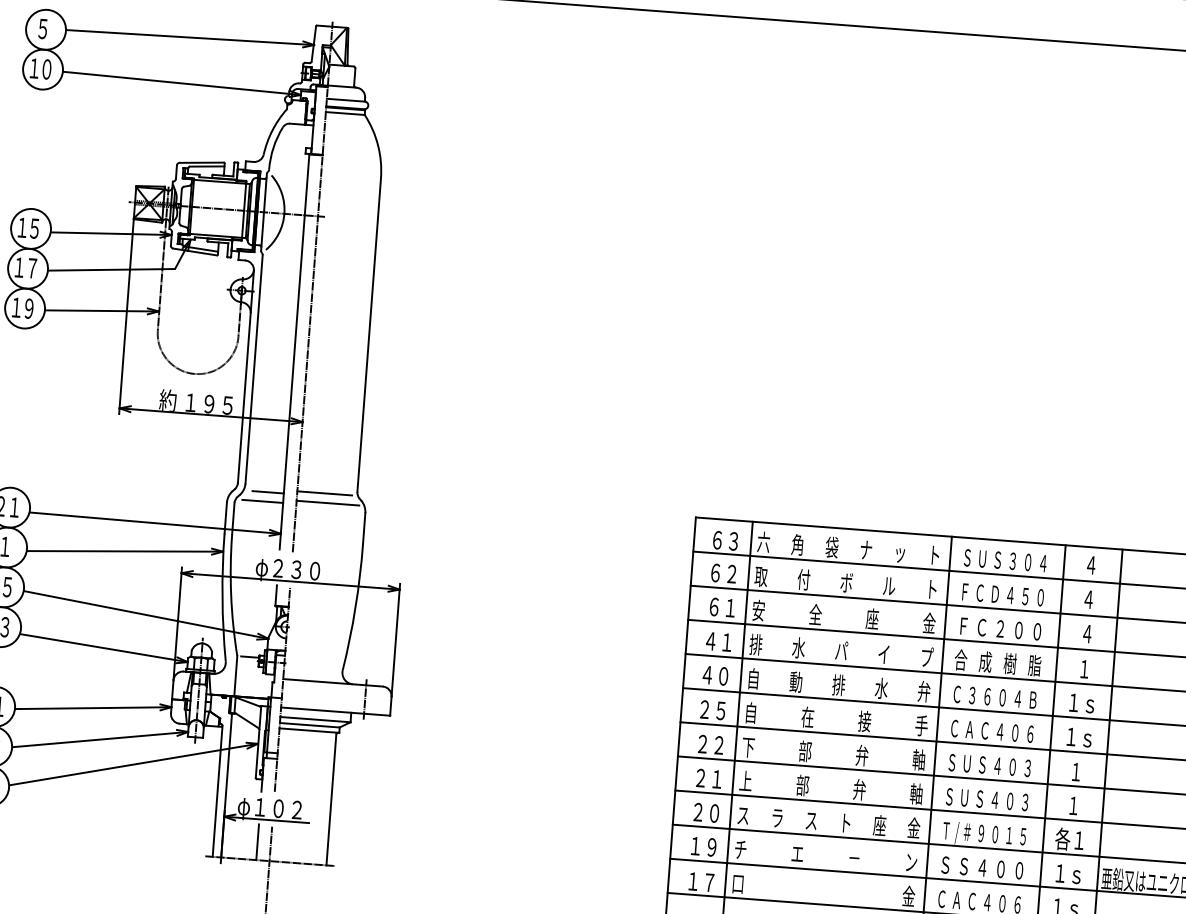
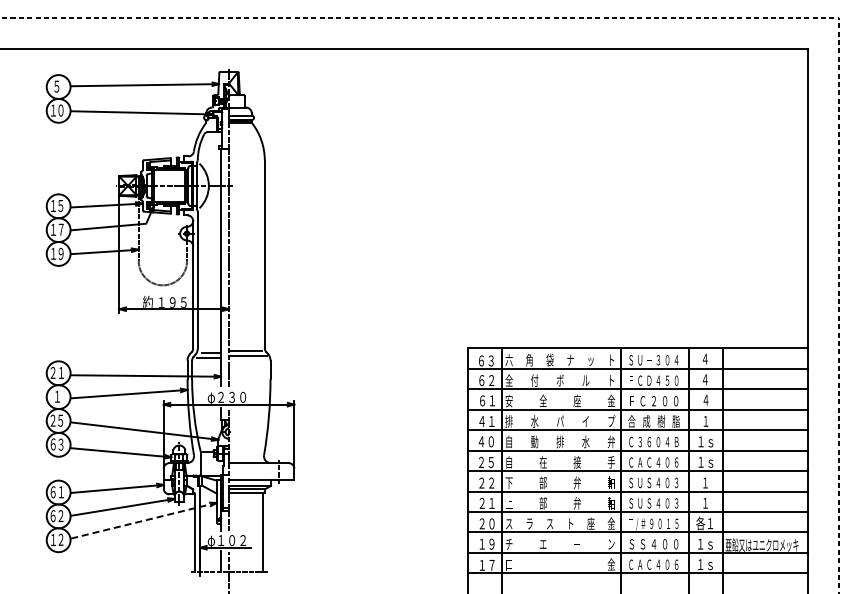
text: (998, 560) -> (649, 360), Ｓ -> －
text: (760, 576) -> (508, 380), 取 -> 全
line: (133, 764) -> (143, 520), solid -> dashed

